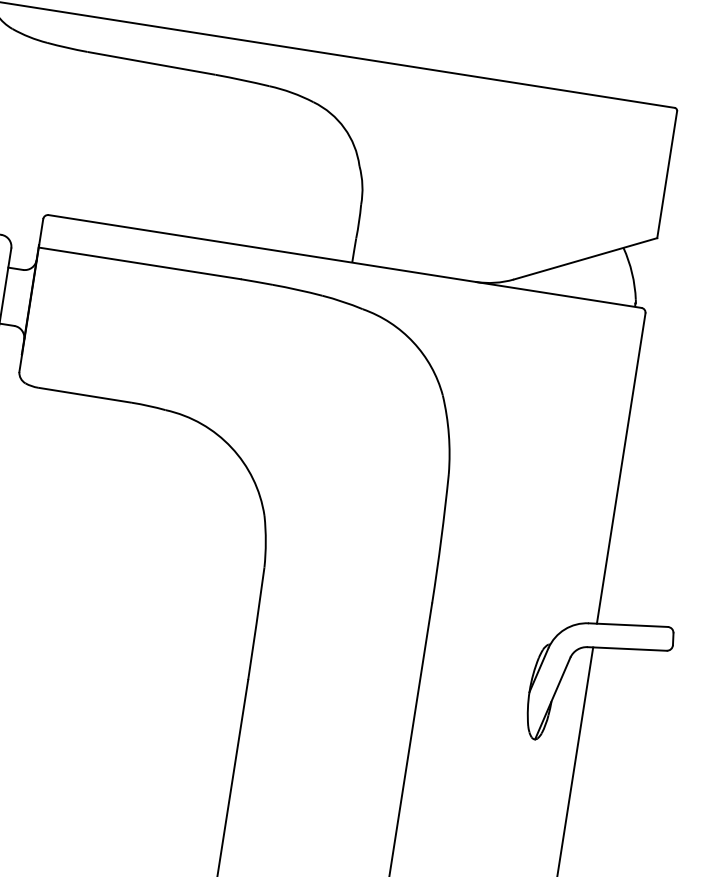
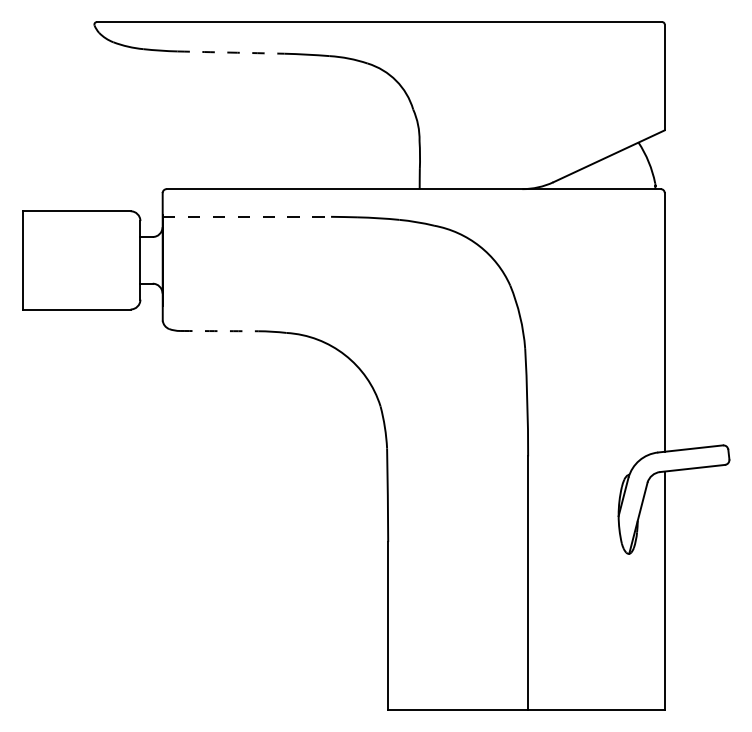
arc: (150, 63) -> (230, 52), solid -> dashed
line: (140, 263) -> (247, 216), solid -> dashed
arc: (85, 395) -> (219, 331), solid -> dashed

